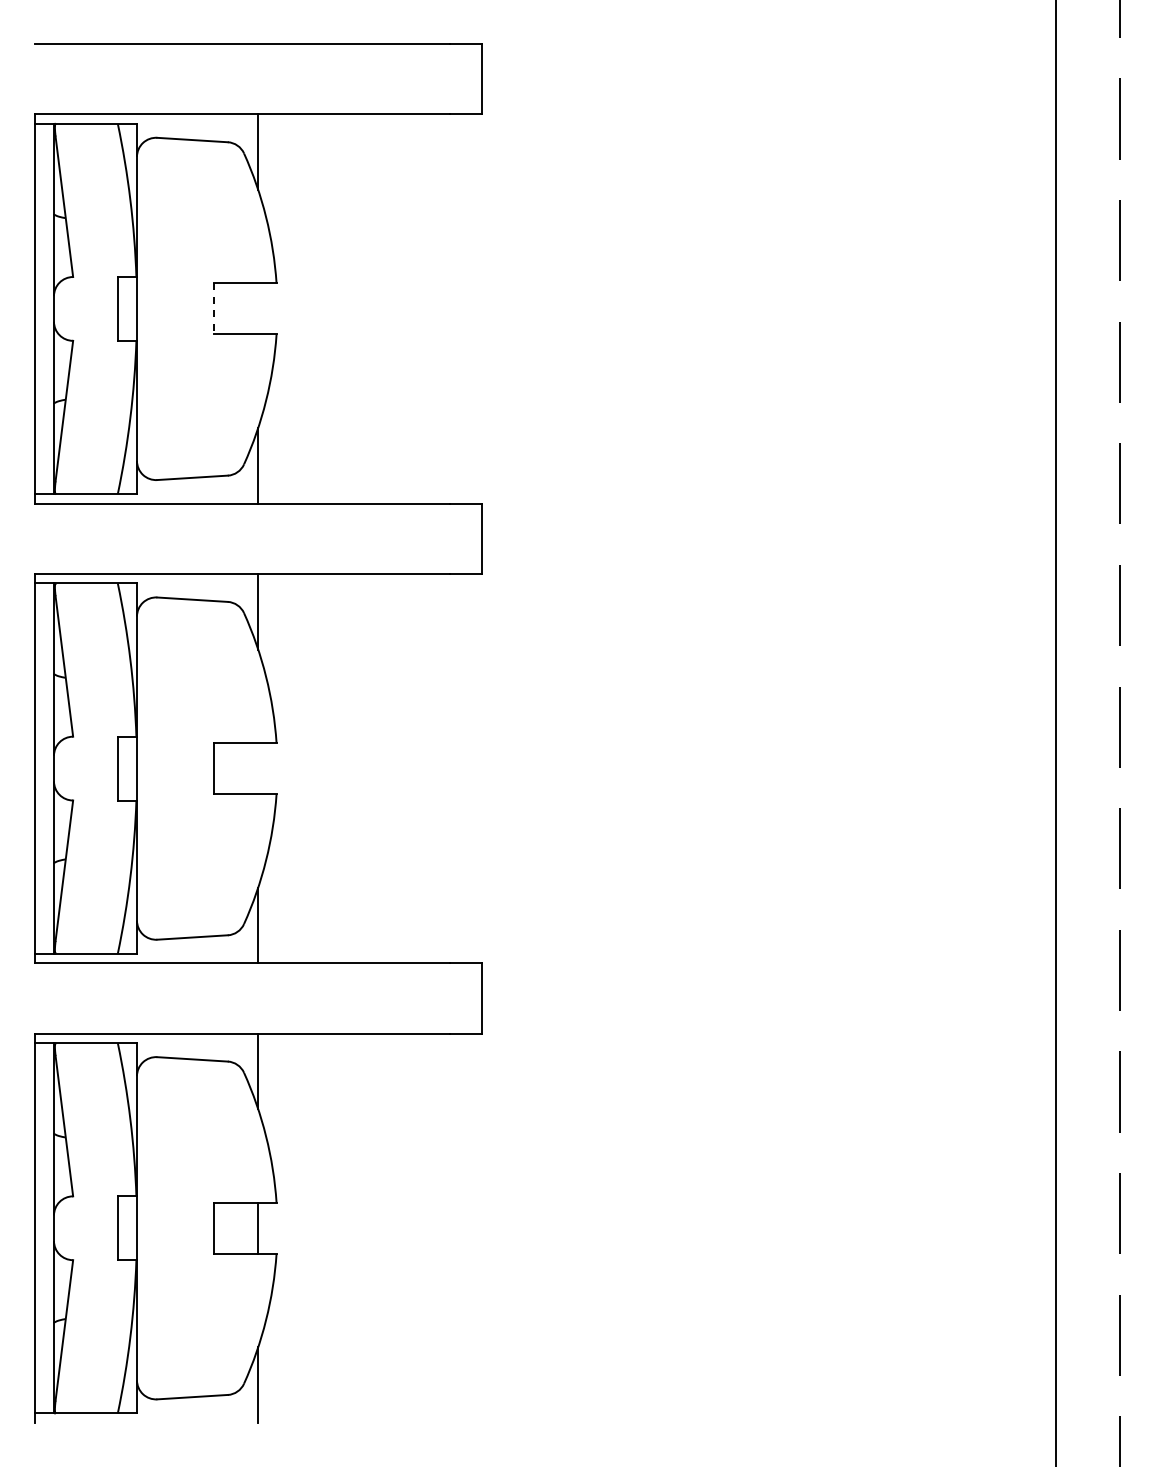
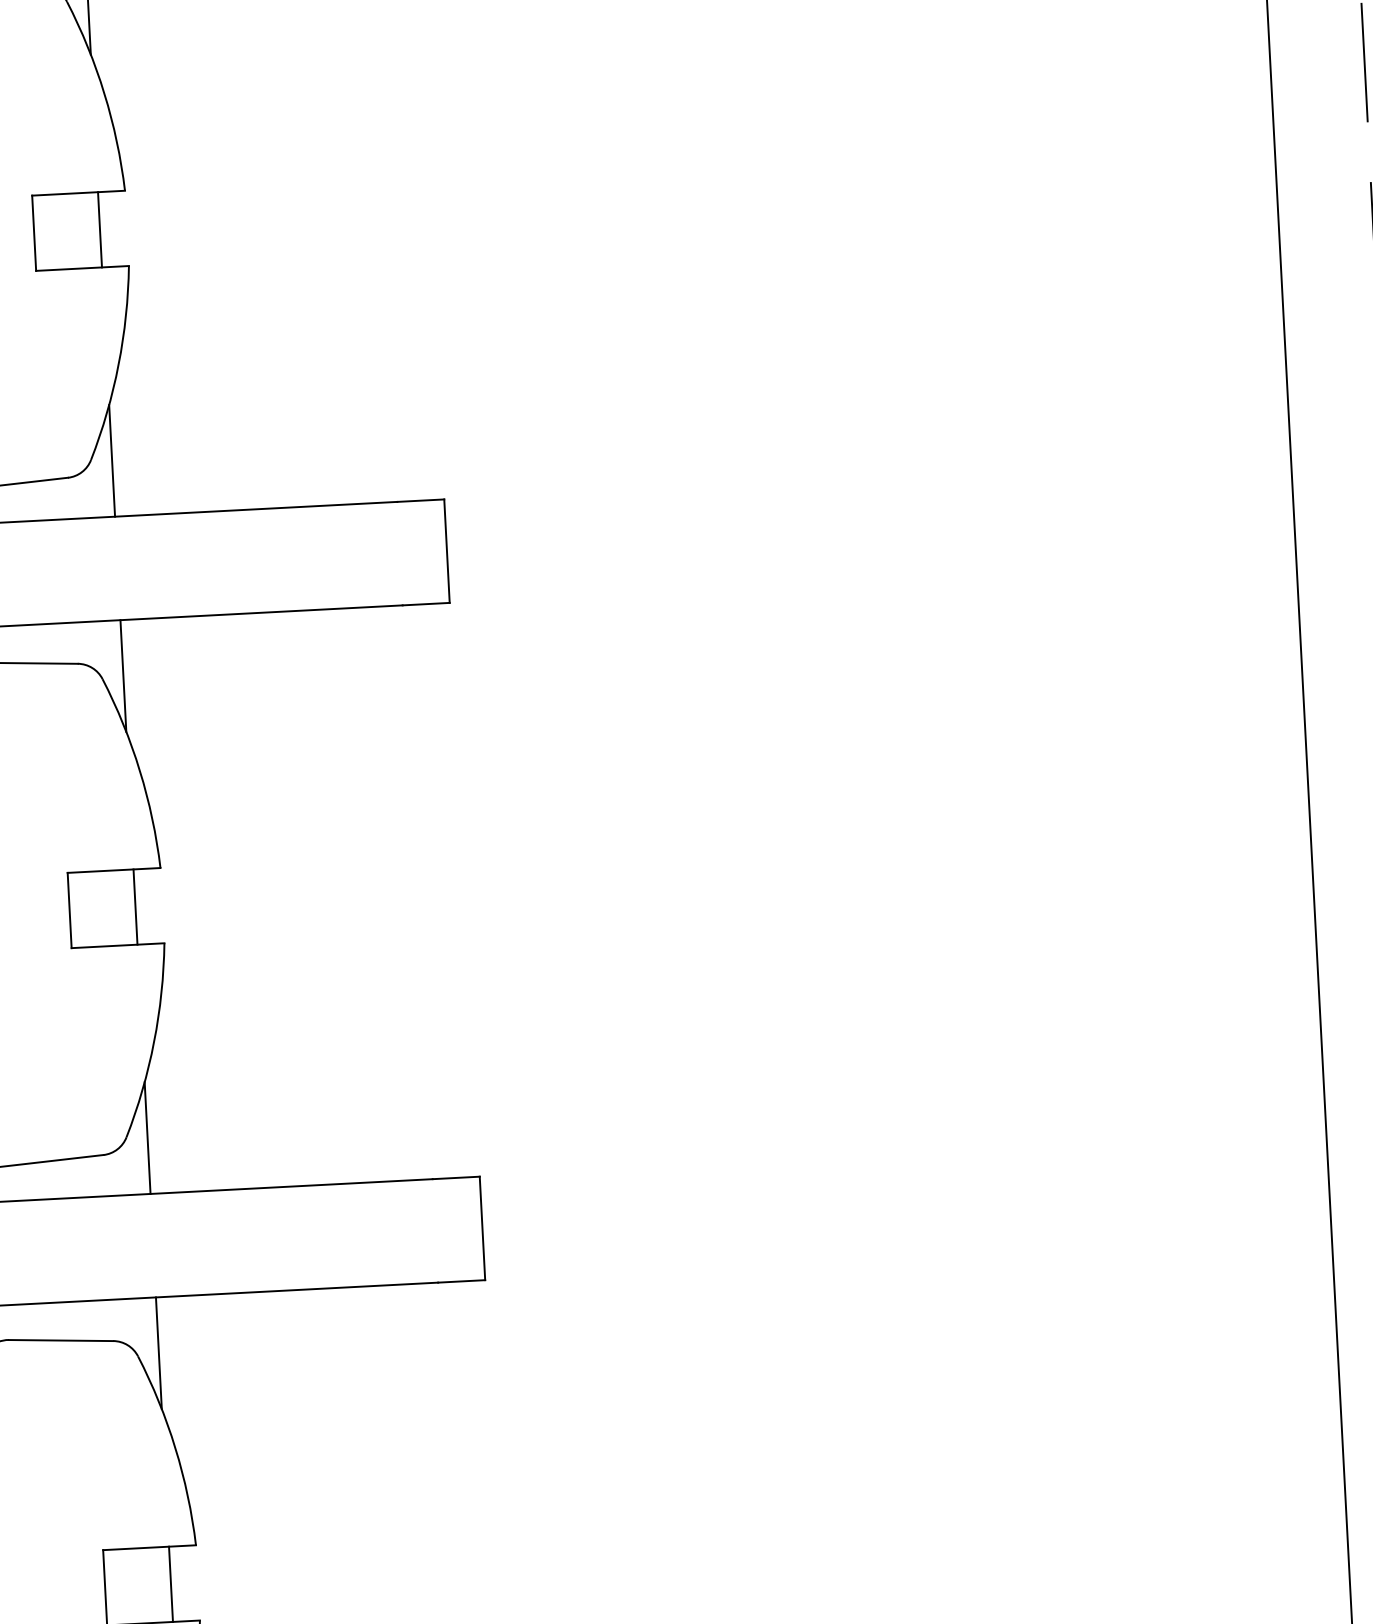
line: (213, 308) -> (33, 232), dashed -> solid
line: (258, 308) -> (100, 229), added
line: (258, 768) -> (135, 906), added

